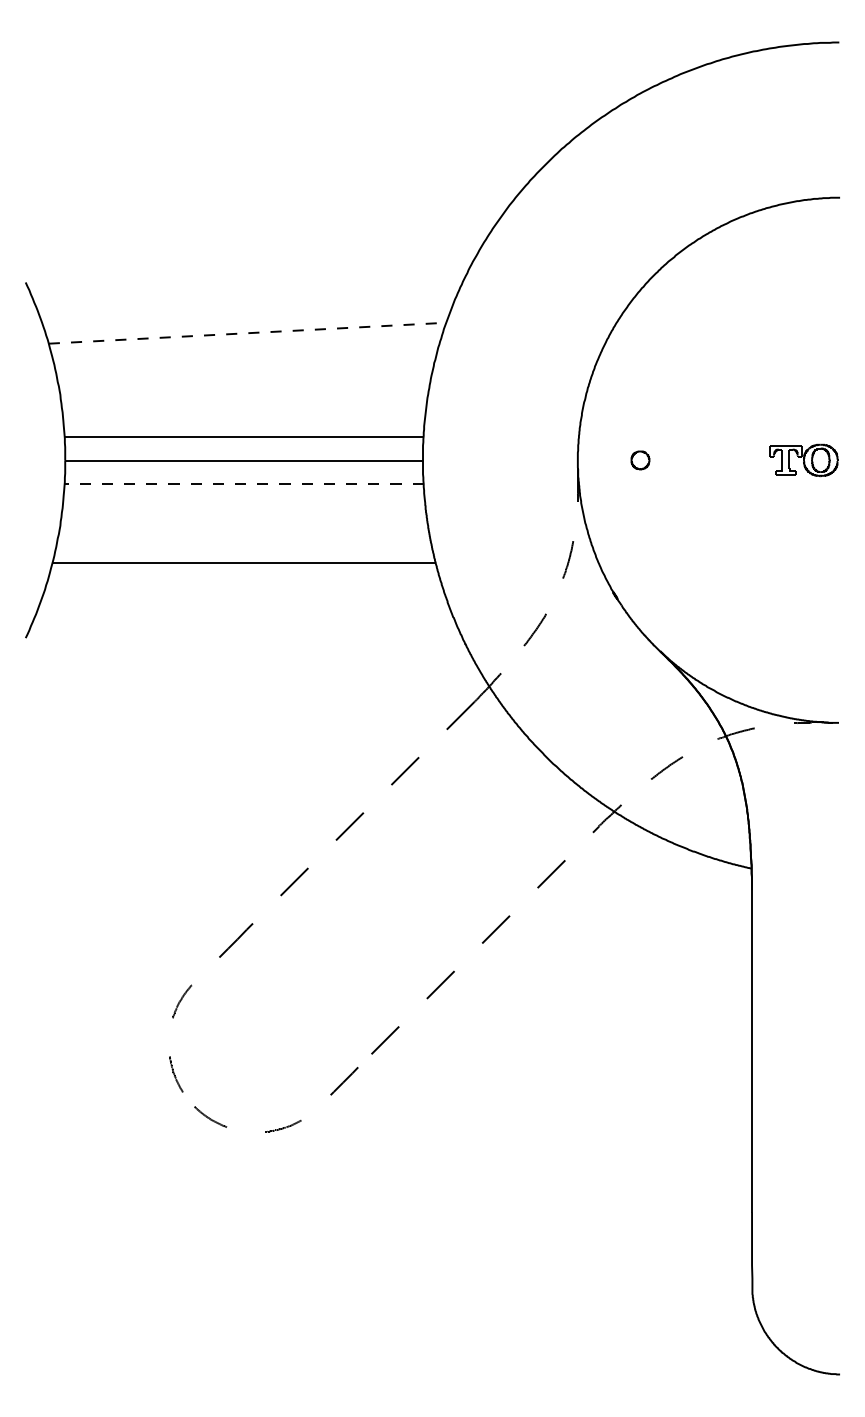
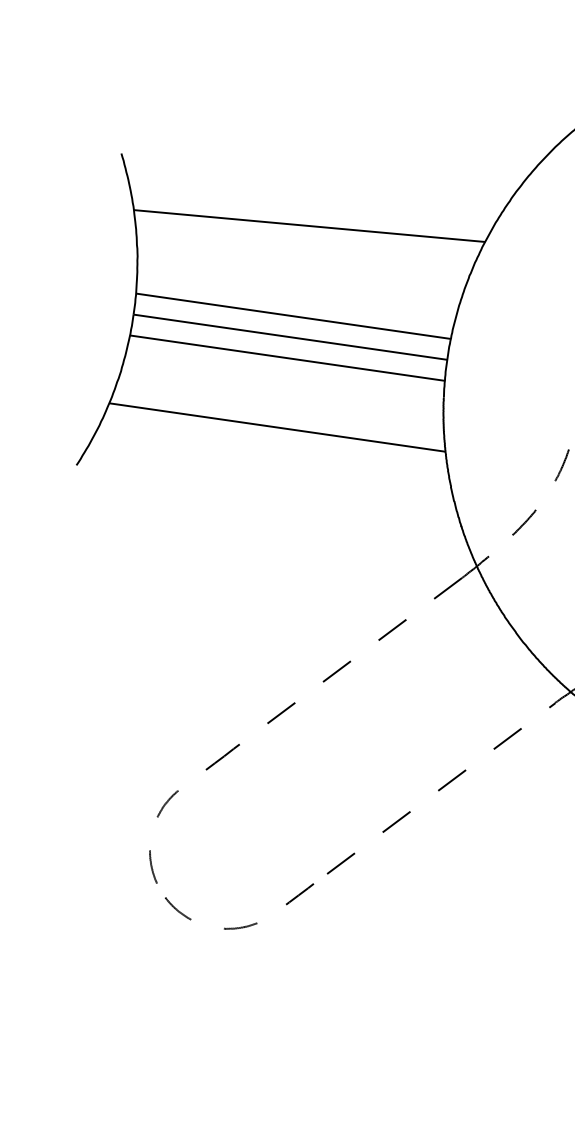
line: (247, 333) -> (309, 226), dashed -> solid
line: (244, 484) -> (287, 358), dashed -> solid

